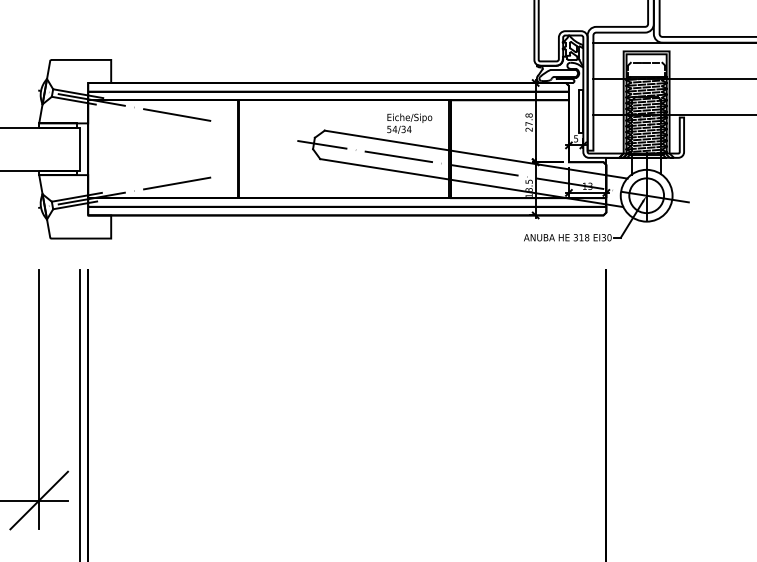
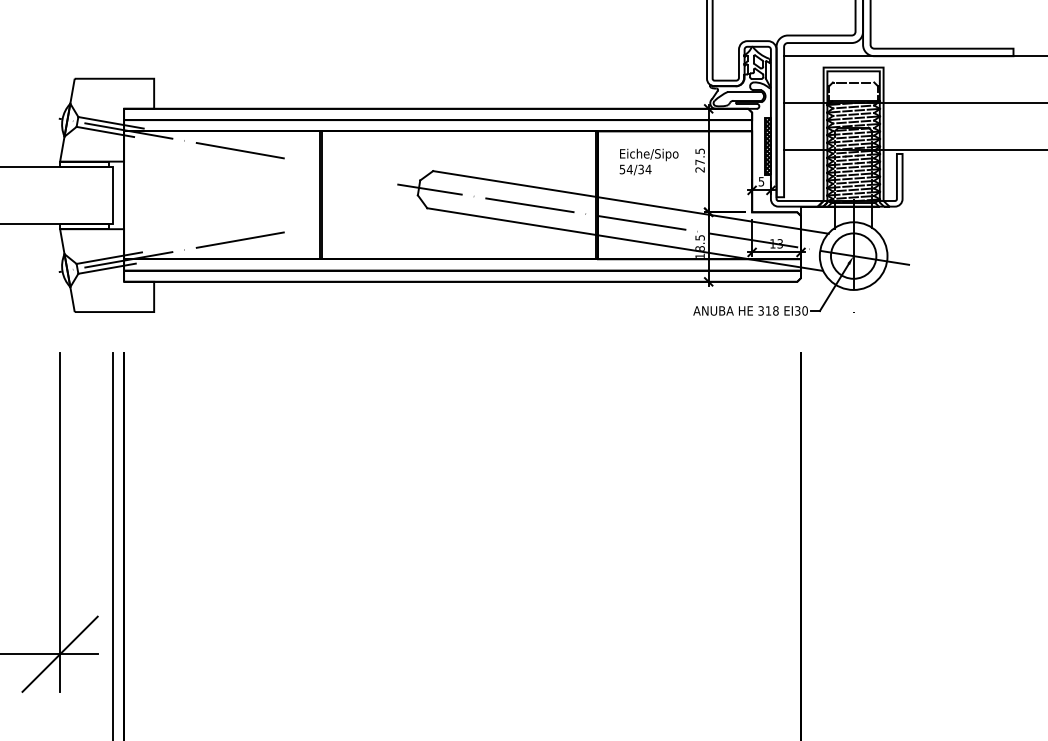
hatch: (580, 111) -> (767, 146), added
text: (528, 115) -> (699, 151), 27.8 -> 27.5
text: (409, 123) -> (648, 161), moved

